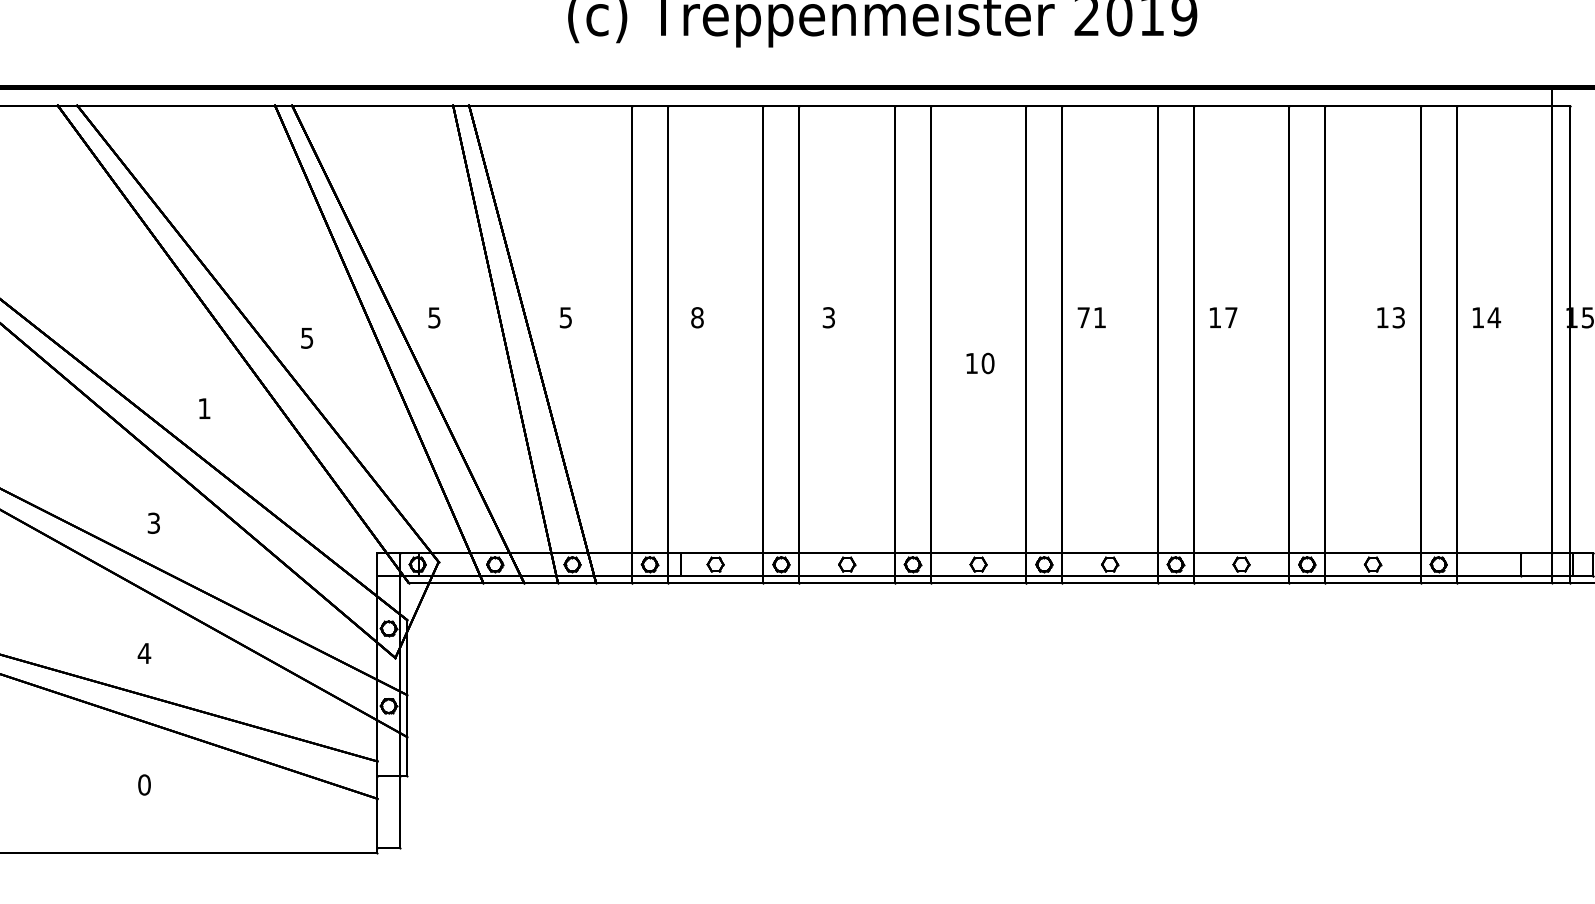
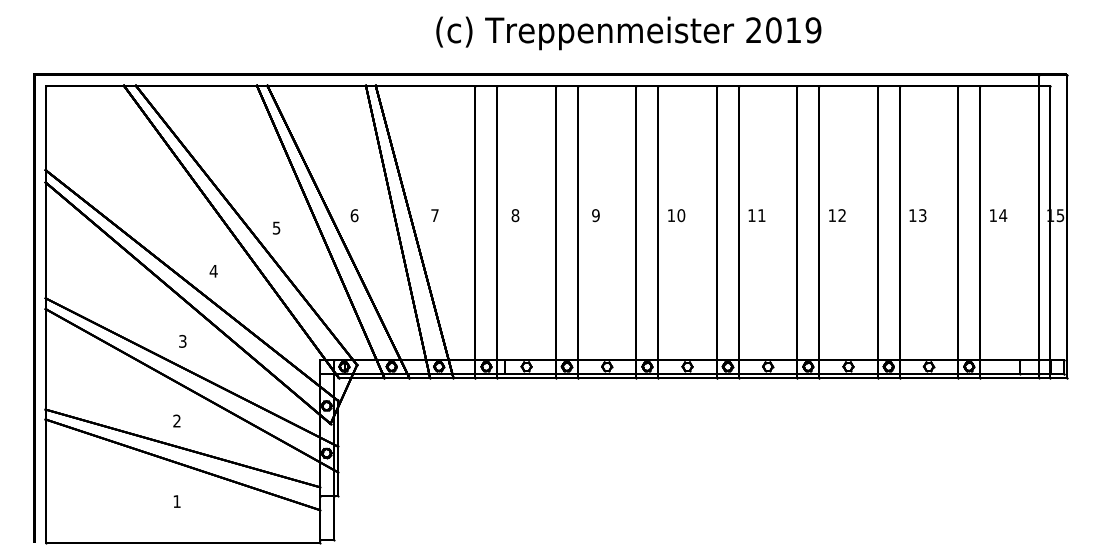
text: (434, 317) -> (354, 215), 5 -> 6
text: (565, 317) -> (434, 215), 5 -> 7
text: (828, 317) -> (595, 215), 3 -> 9
text: (1083, 317) -> (751, 215), 71 -> 11
text: (1230, 317) -> (841, 215), 17 -> 12
text: (1390, 317) -> (917, 215), moved
text: (980, 363) -> (676, 215), moved
text: (204, 409) -> (213, 271), 1 -> 4
text: (143, 652) -> (176, 420), 4 -> 2
text: (143, 784) -> (176, 501), 0 -> 1

